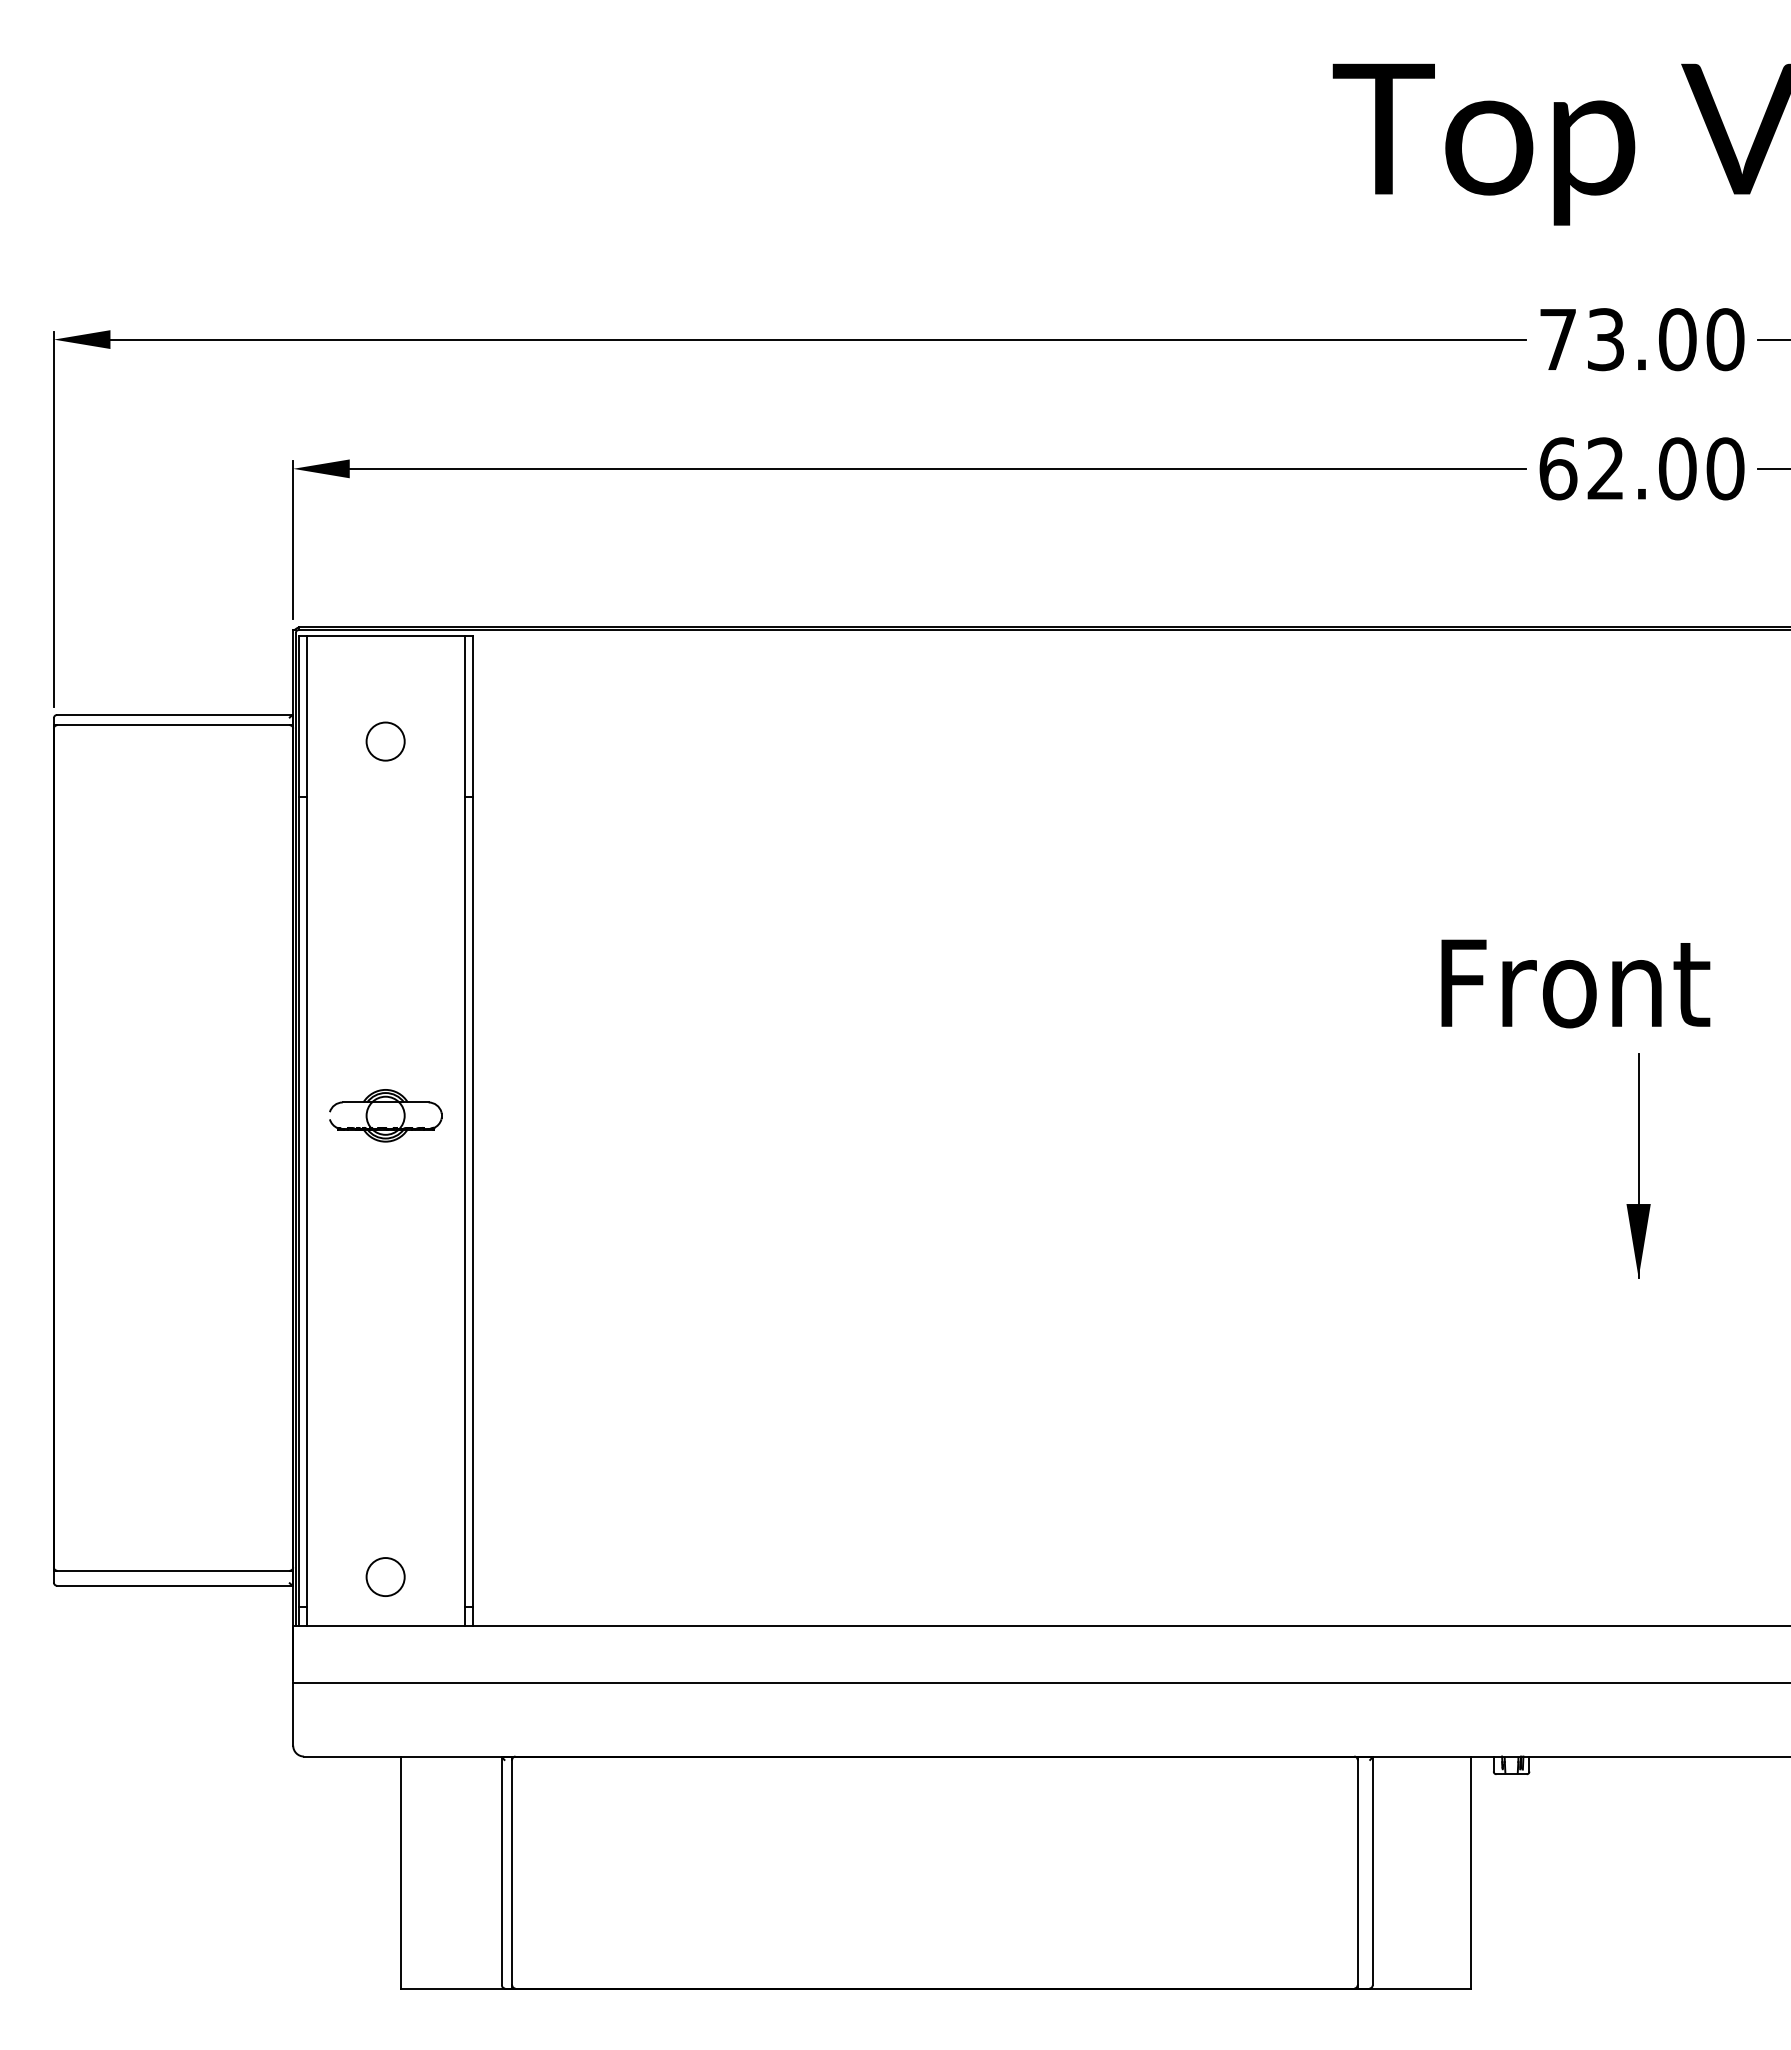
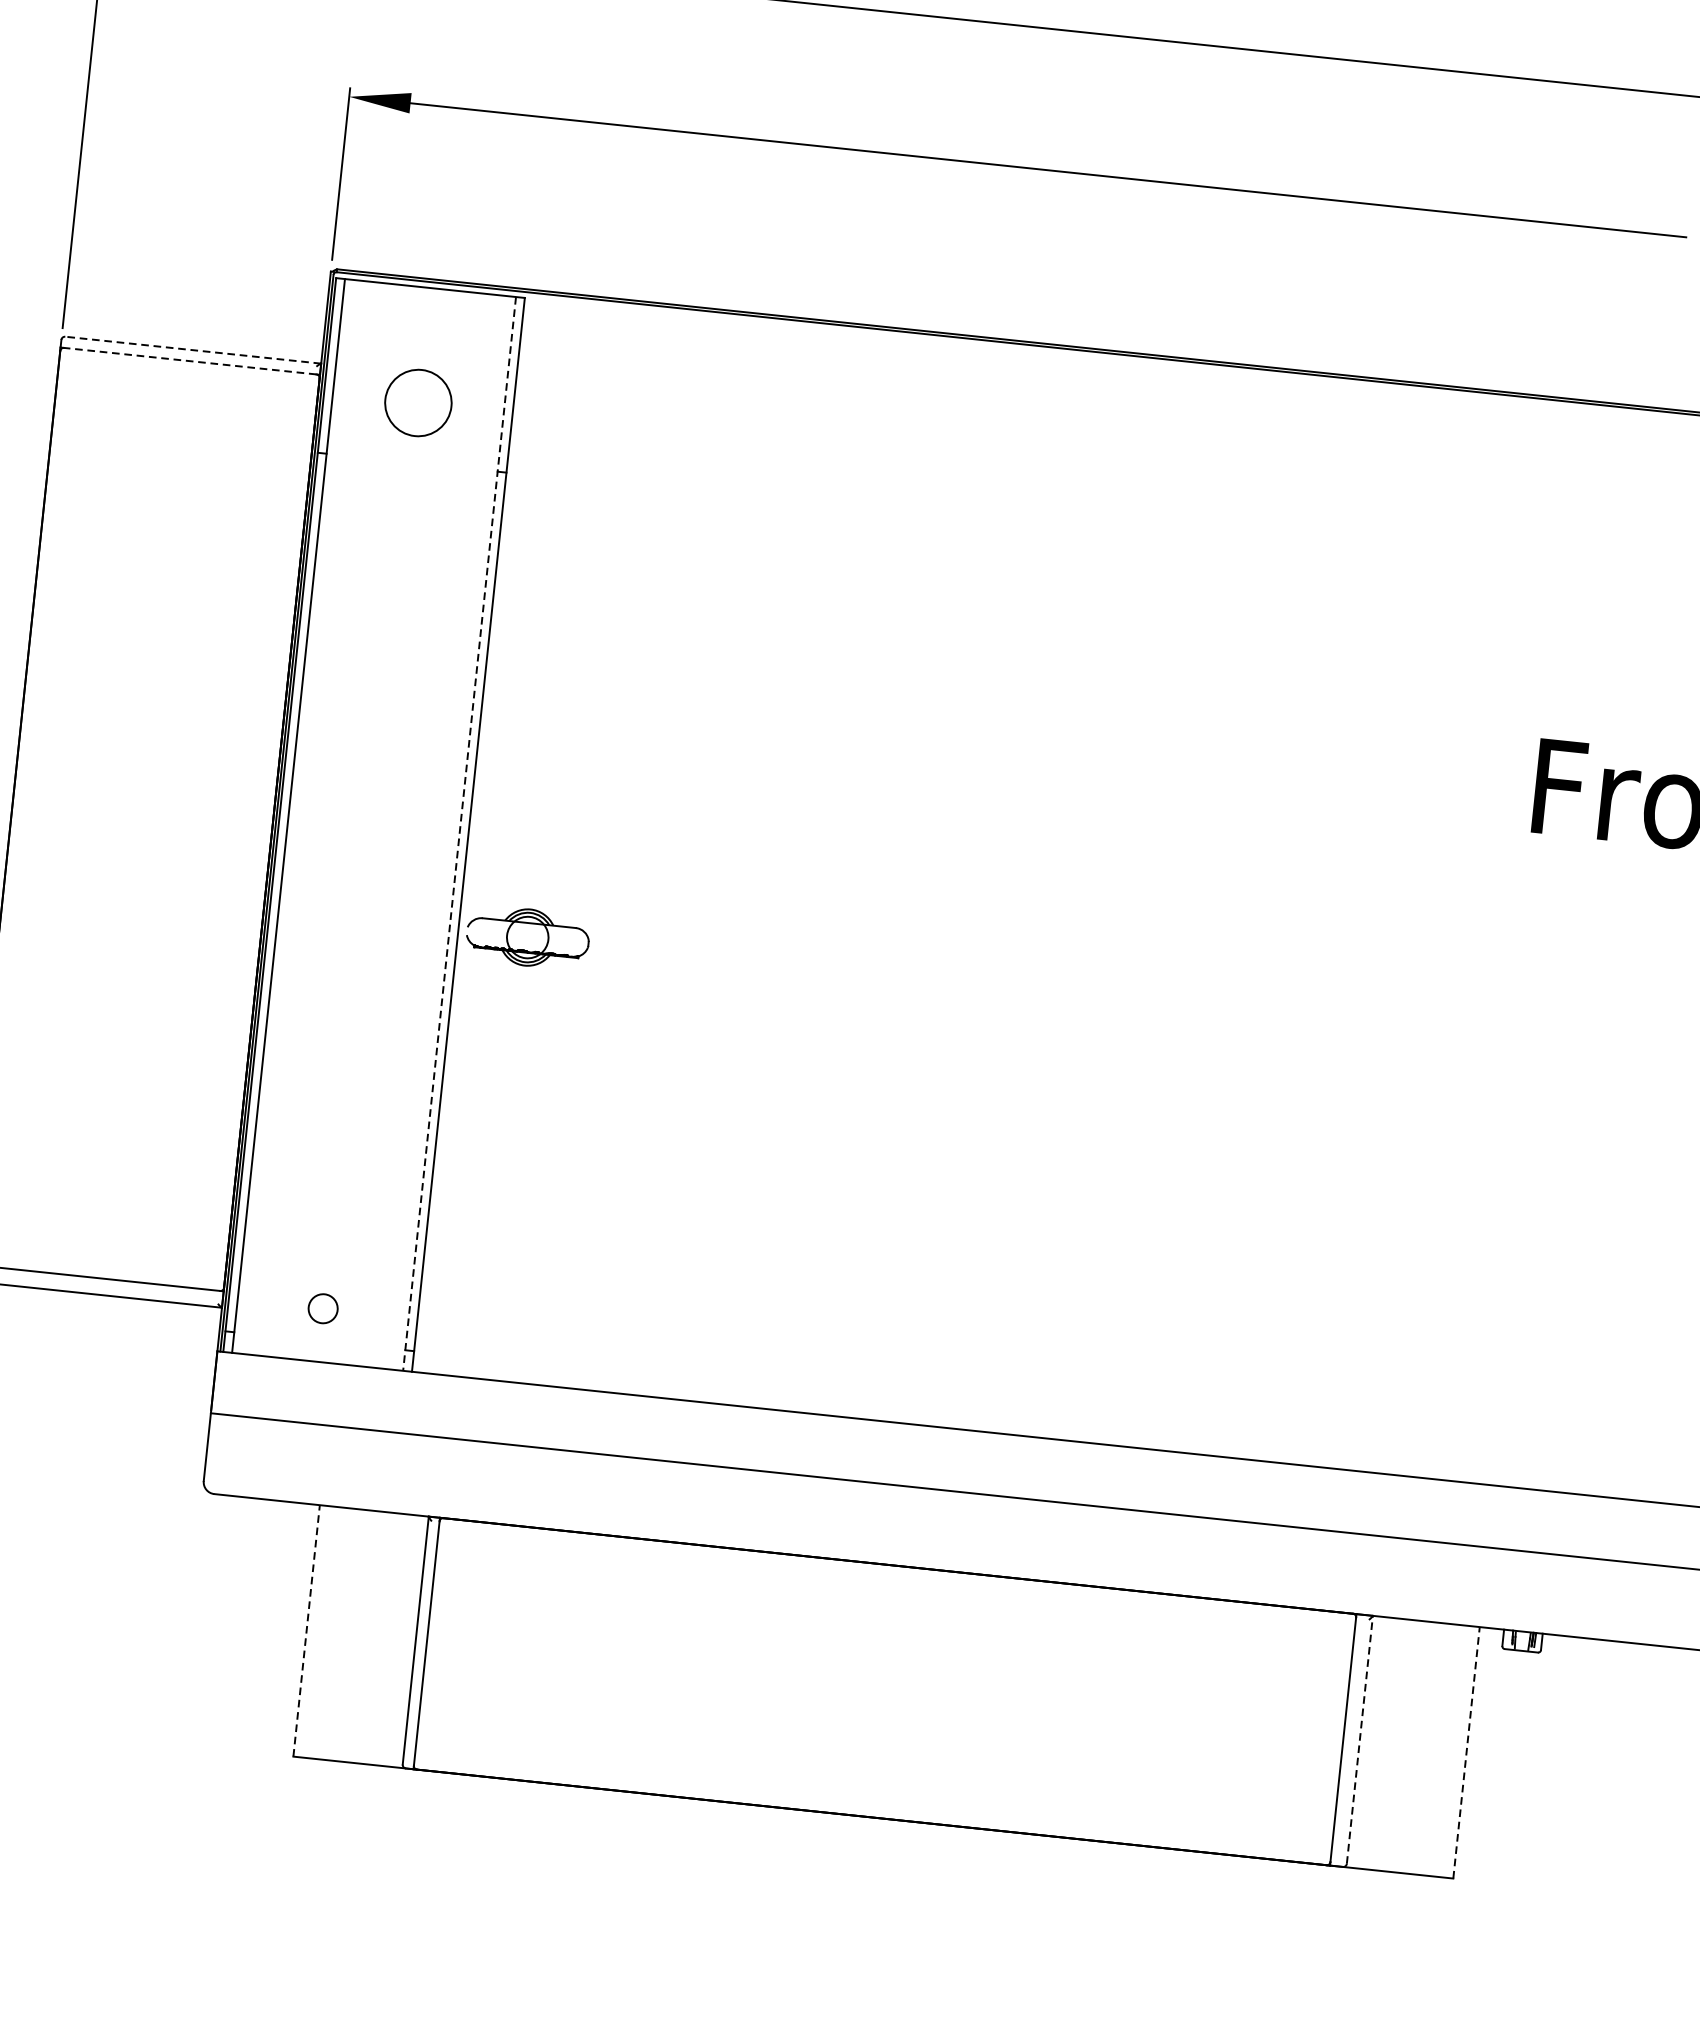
line: (175, 714) -> (193, 349), solid -> dashed
line: (173, 725) -> (190, 361), solid -> dashed
circle: (385, 741) -> (418, 402), size x1.6
part: (385, 1115) -> (527, 937), moved
line: (464, 1131) -> (459, 834), solid -> dashed
circle: (385, 1576) -> (323, 1308), size x0.7
line: (1372, 1870) -> (1359, 1739), solid -> dashed
line: (401, 1872) -> (306, 1630), solid -> dashed
line: (1471, 1872) -> (1466, 1752), solid -> dashed

